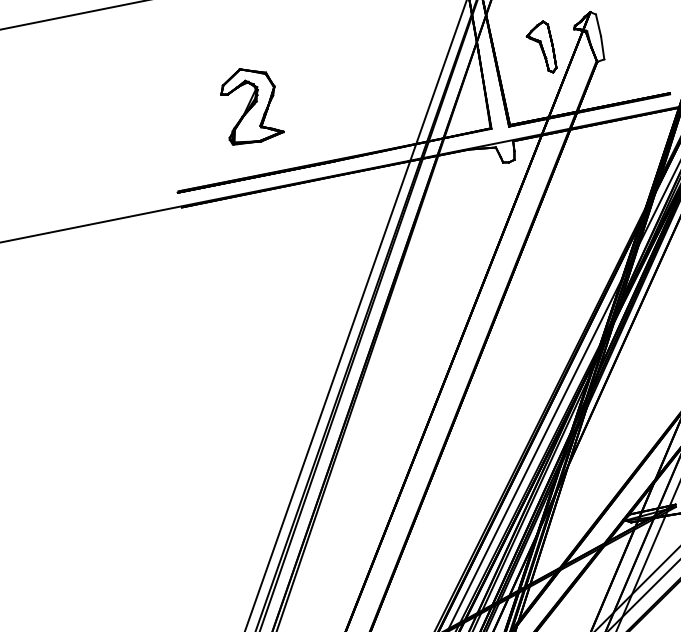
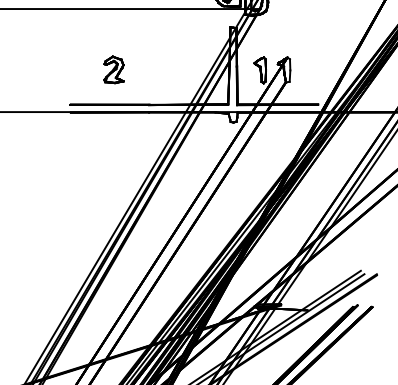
part: (249, 104) -> (113, 69), size x0.71

